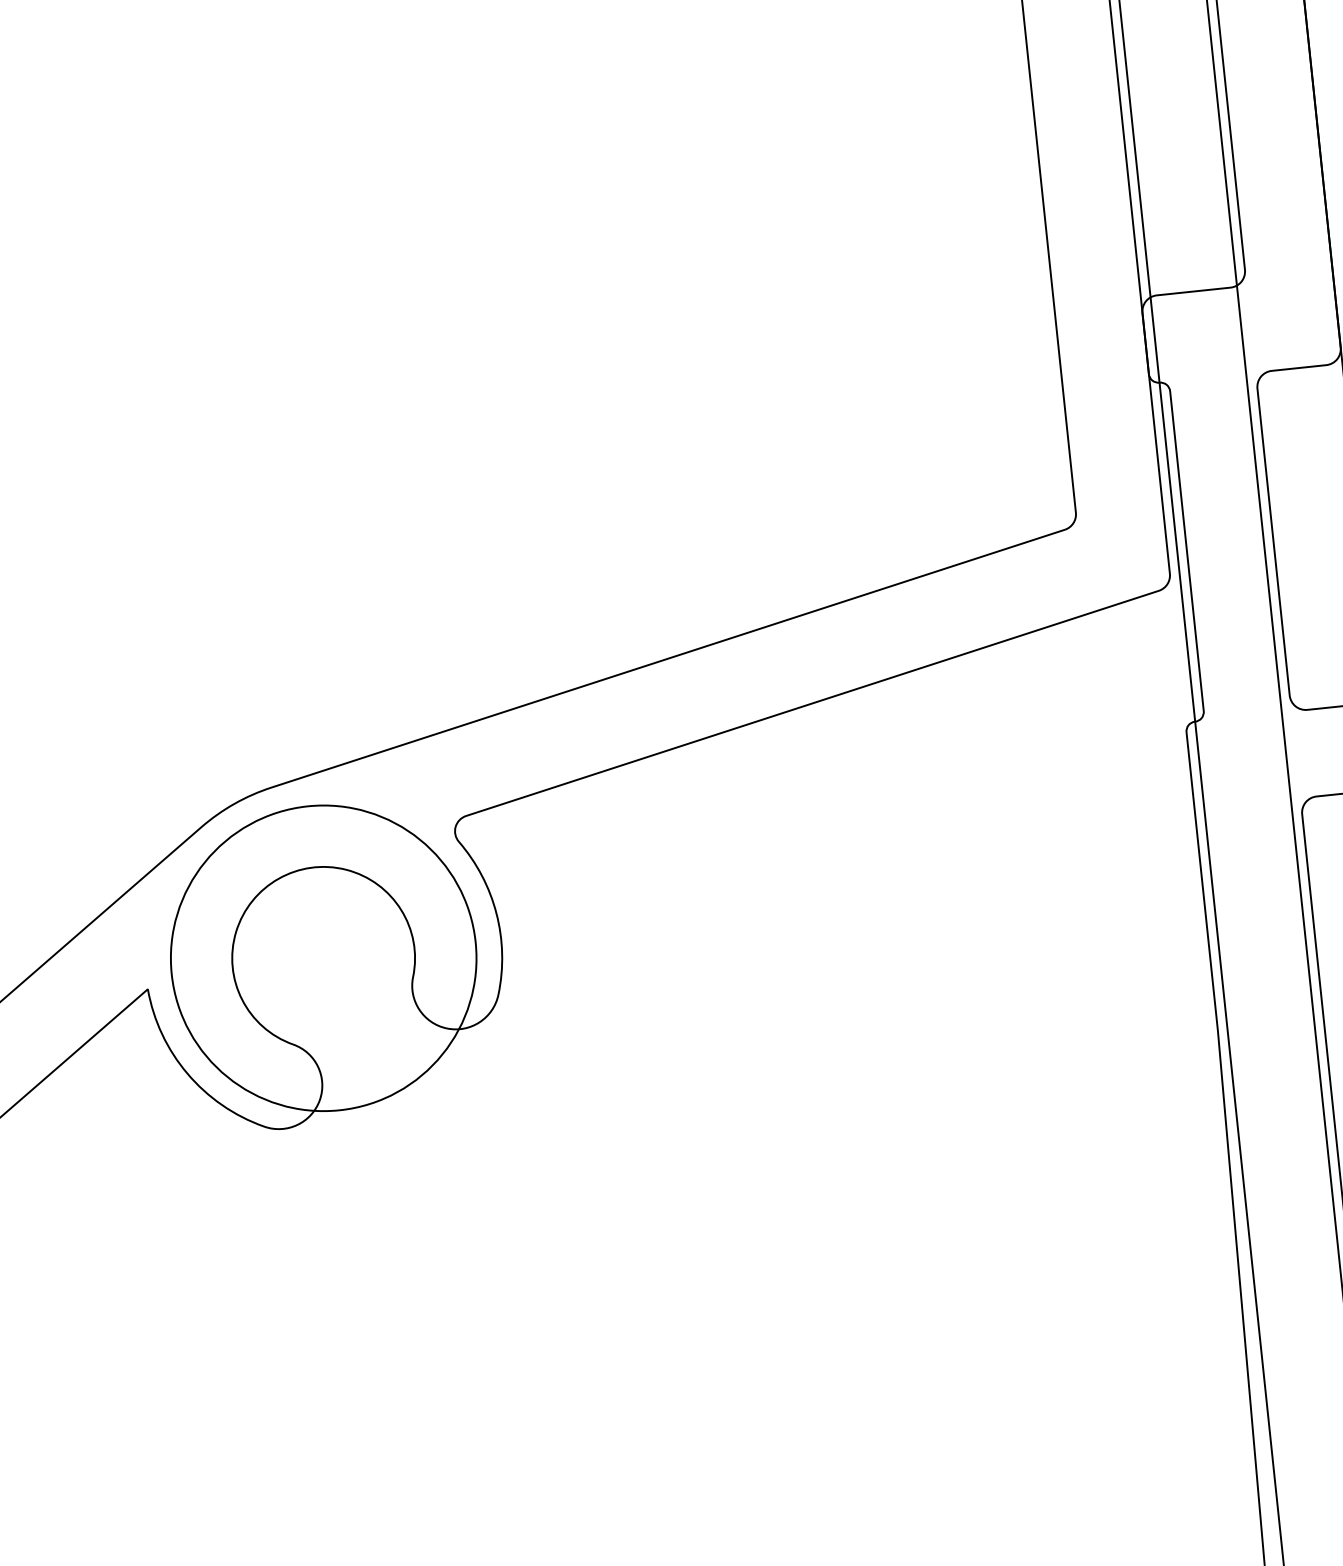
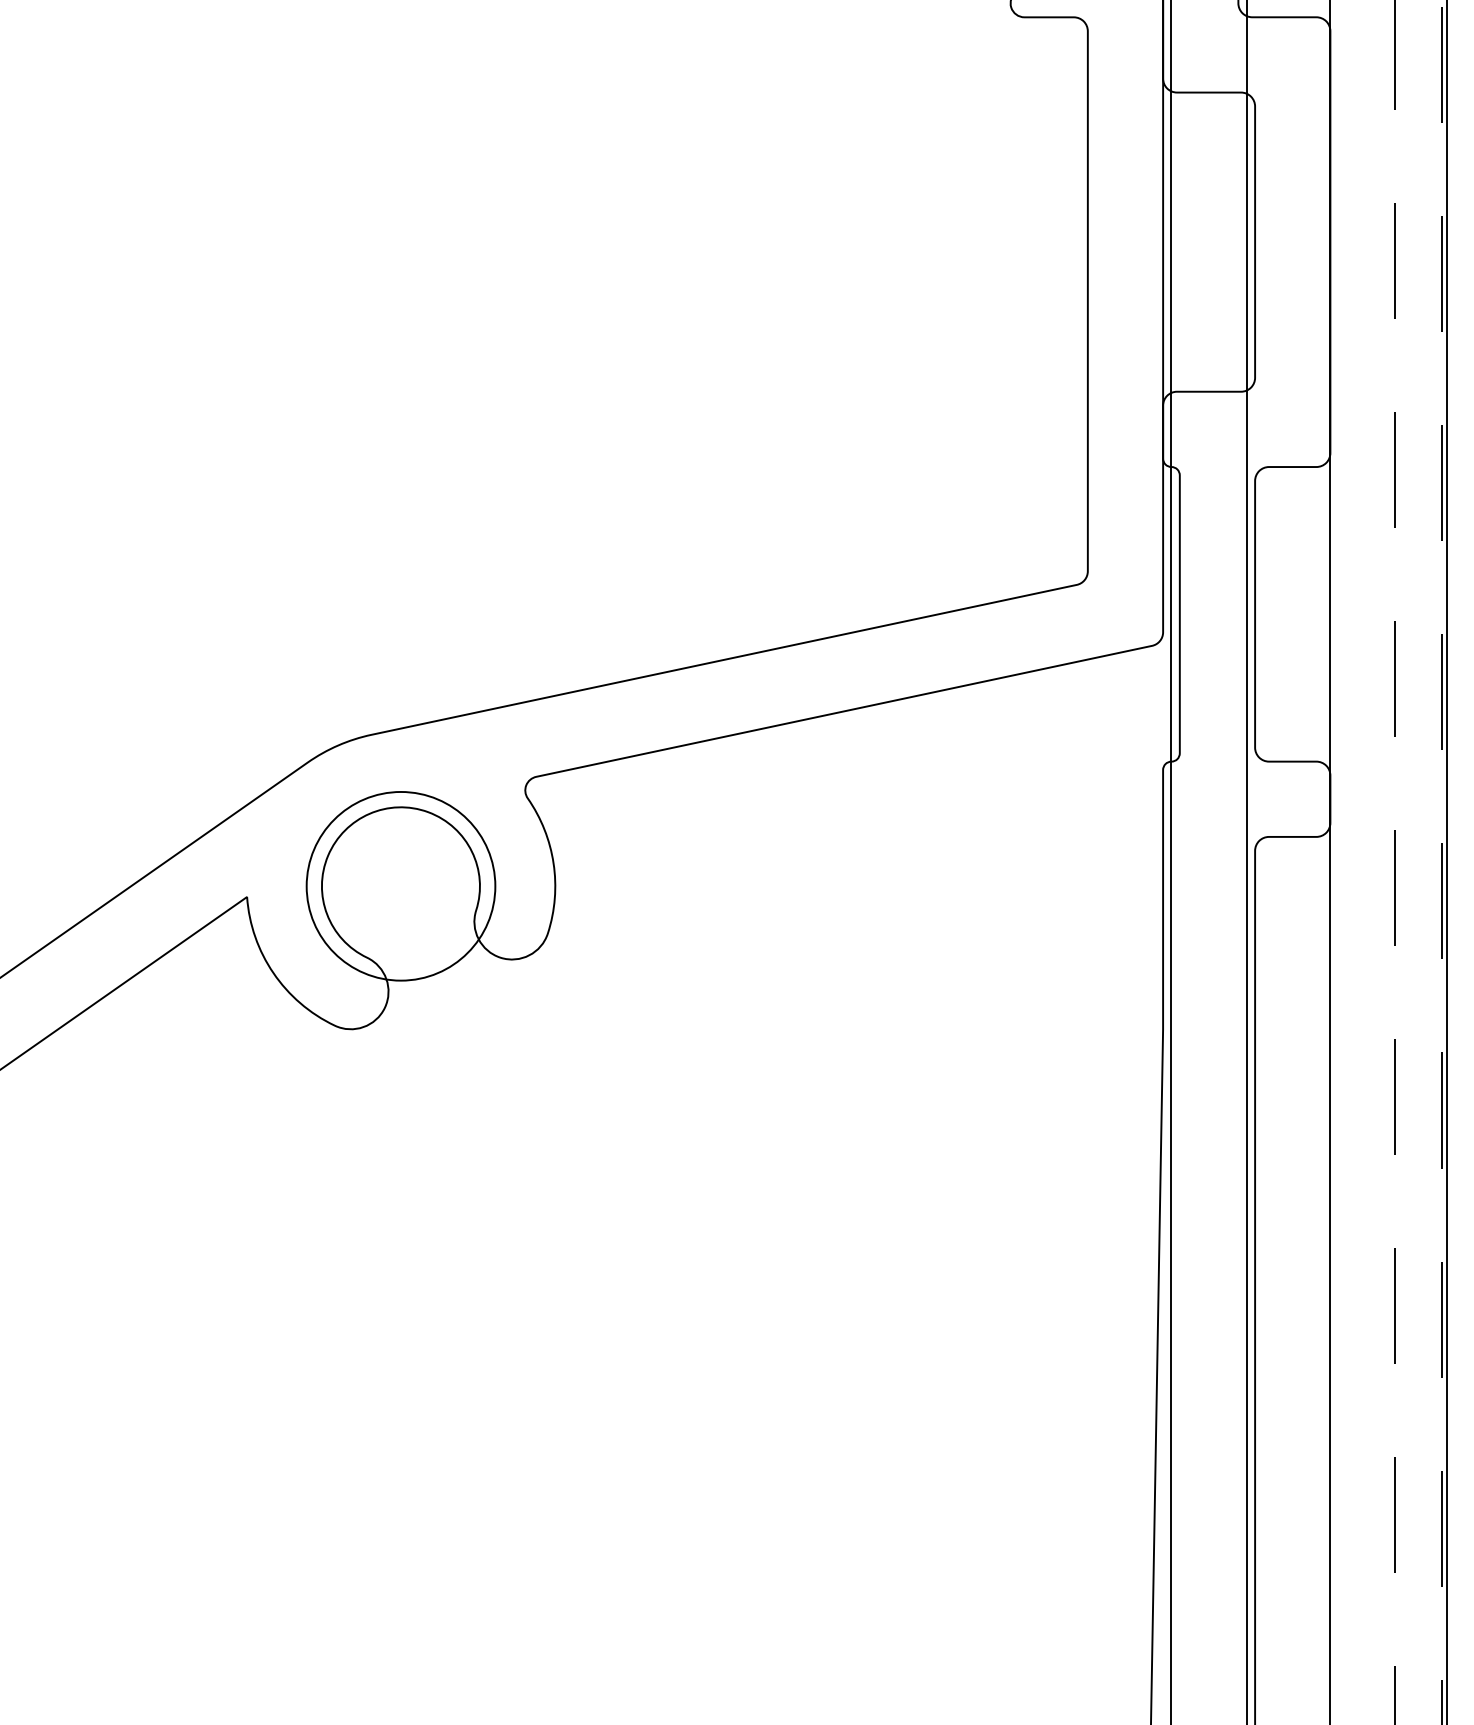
circle: (323, 957) -> (400, 885), size x0.71

